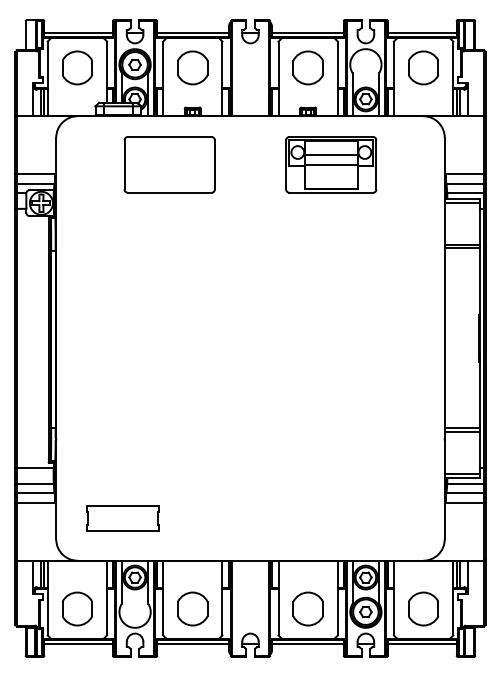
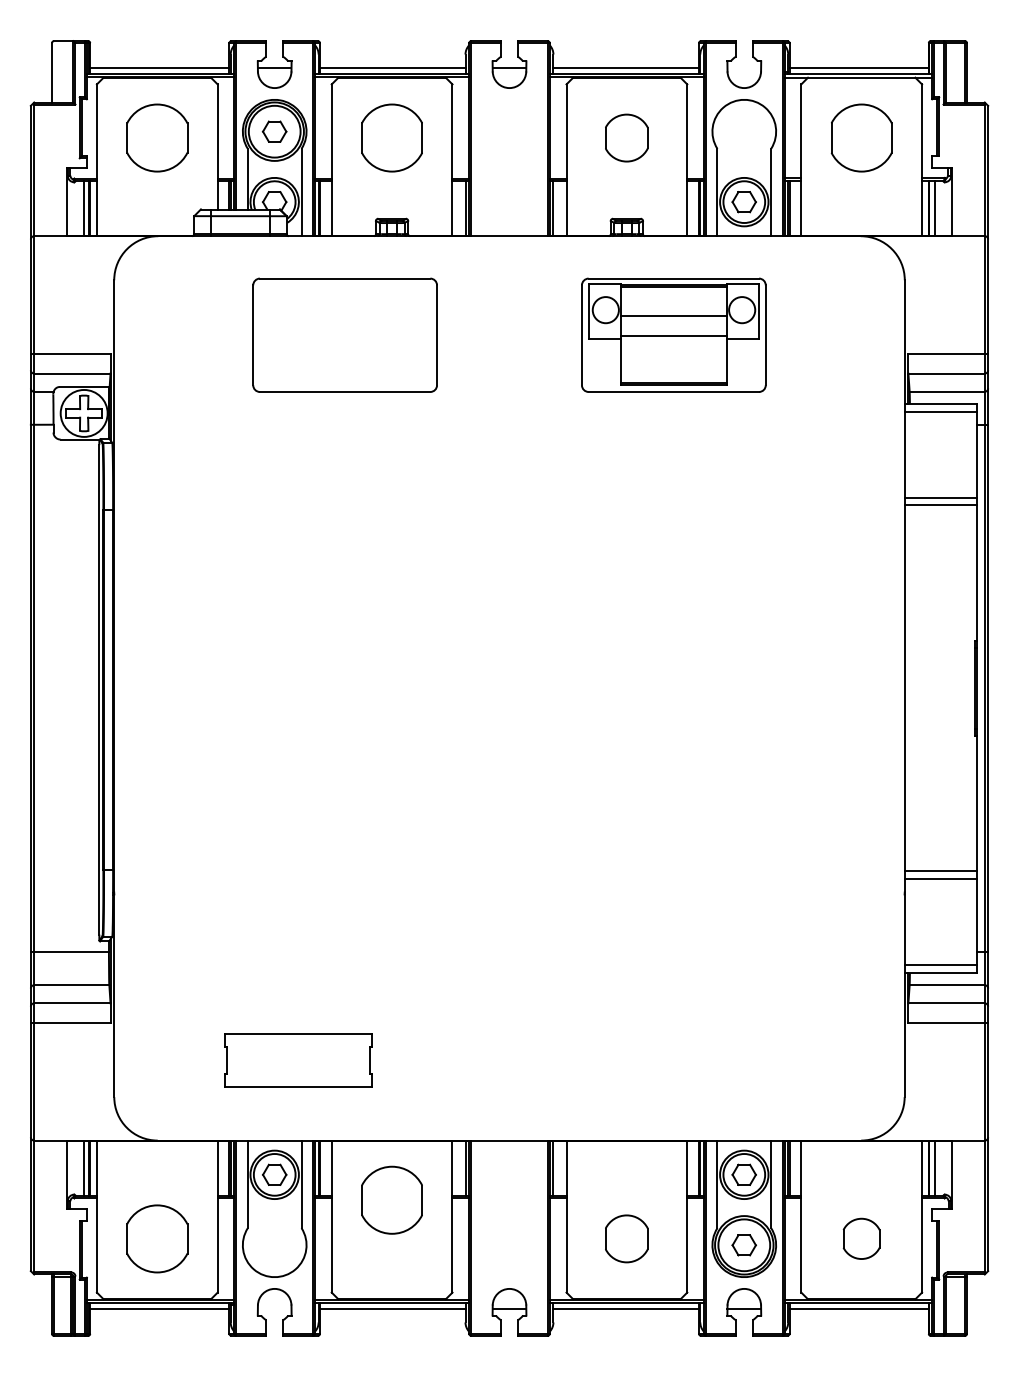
part: (307, 67) -> (625, 137), size x0.7
part: (122, 518) -> (297, 1060), moved
part: (192, 608) -> (391, 1199), moved
part: (307, 608) -> (625, 1237), size x0.7
part: (423, 608) -> (861, 1237), size x0.6

